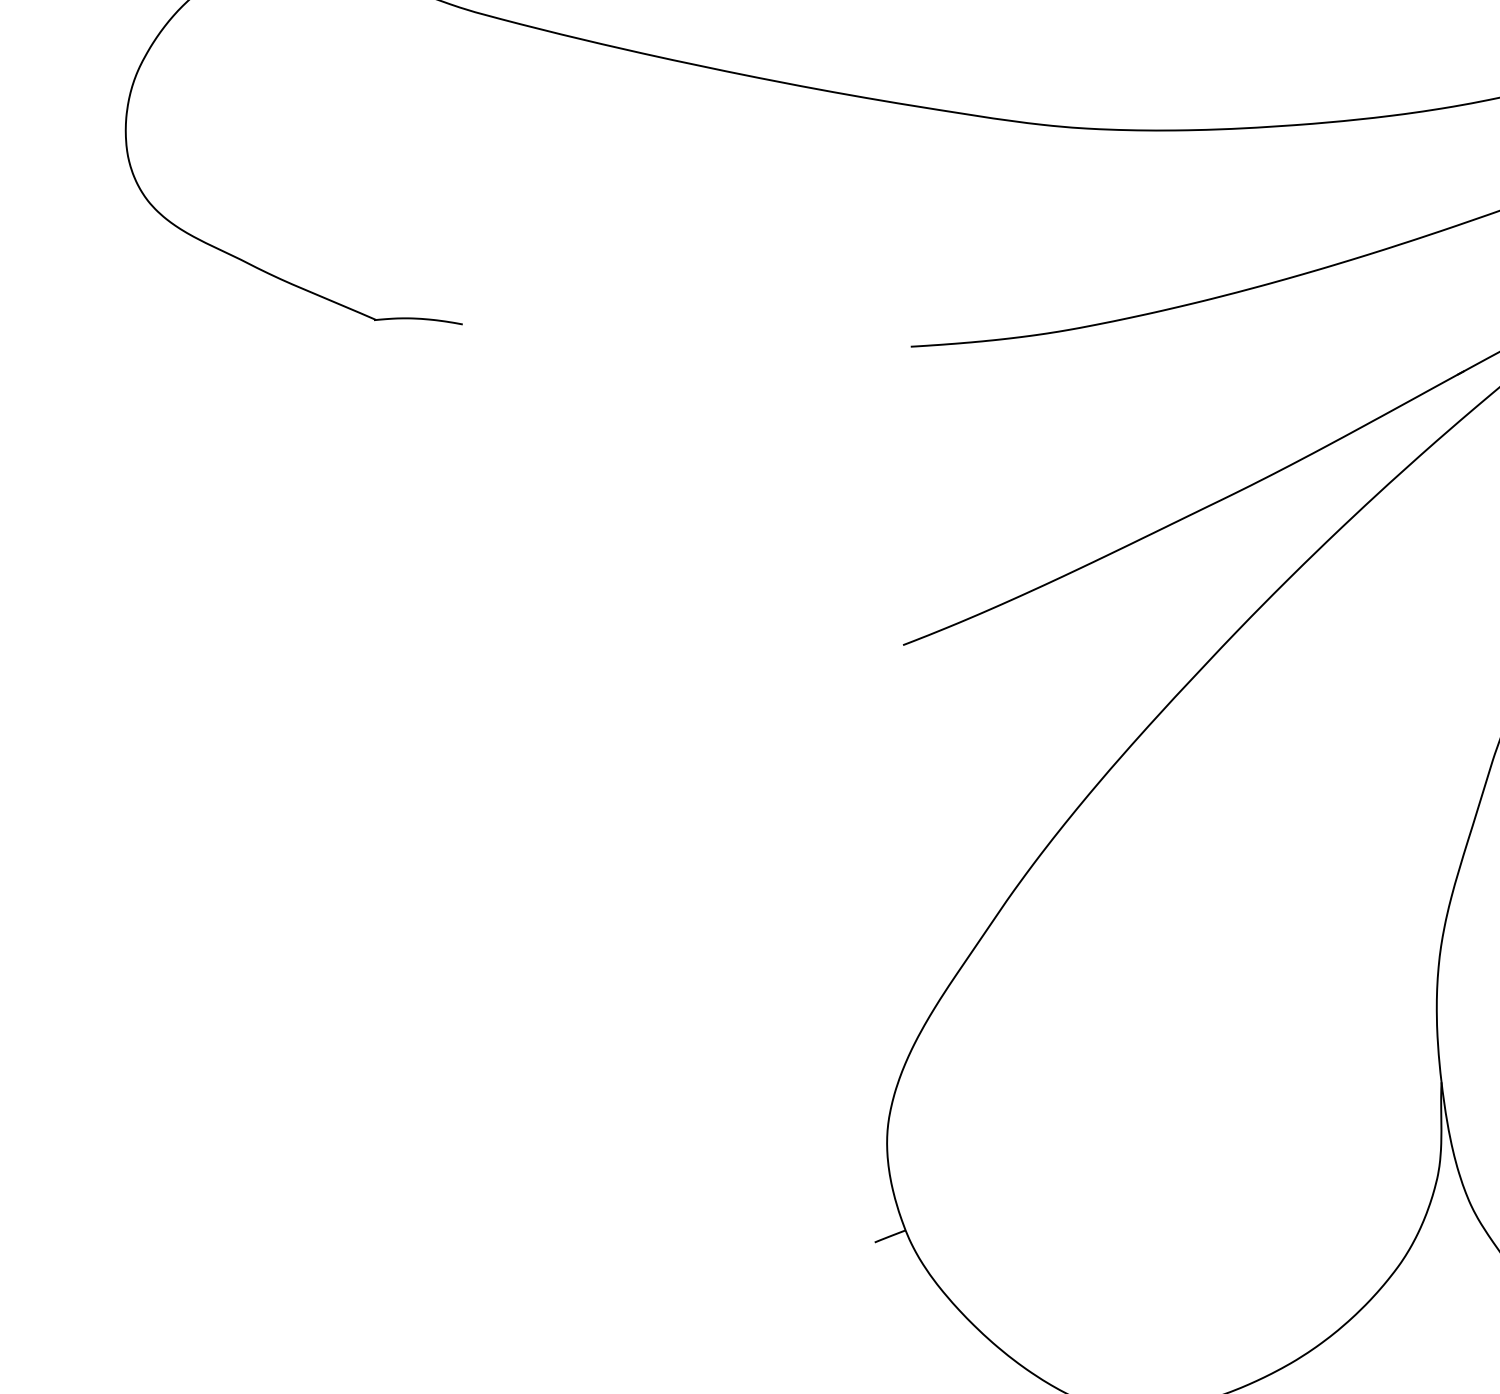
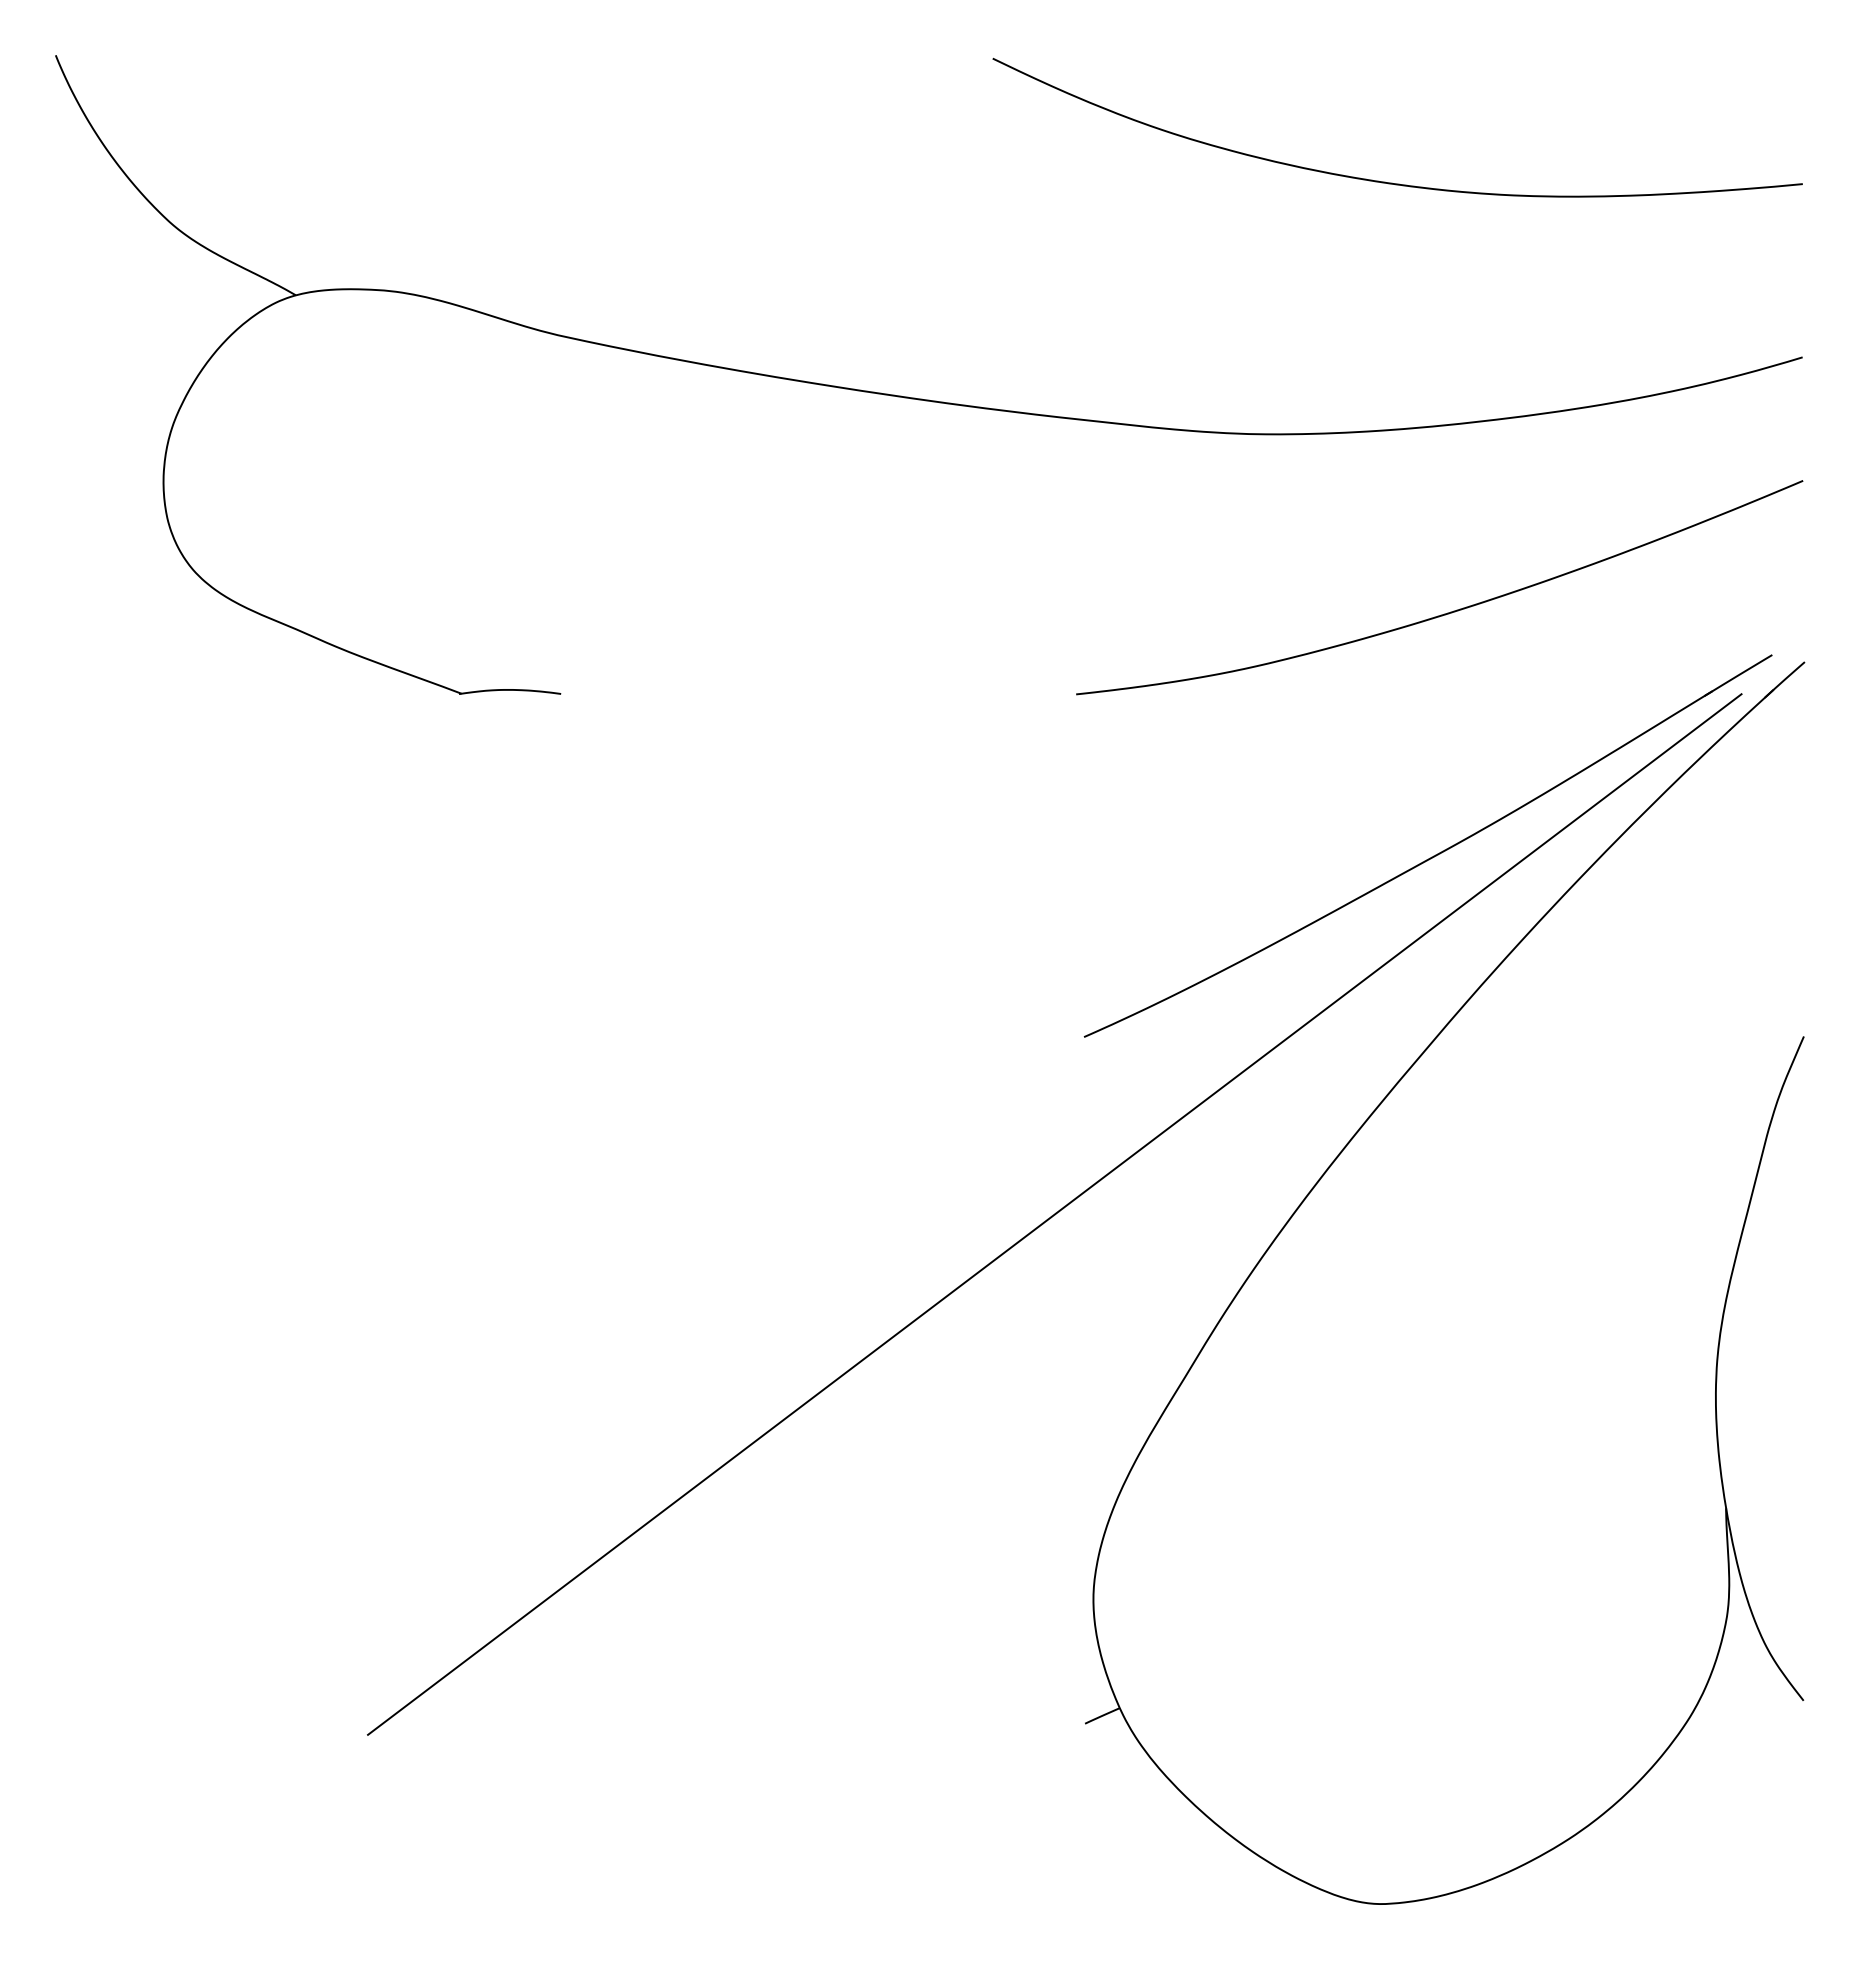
line: (869, 798) -> (1054, 1214), added

